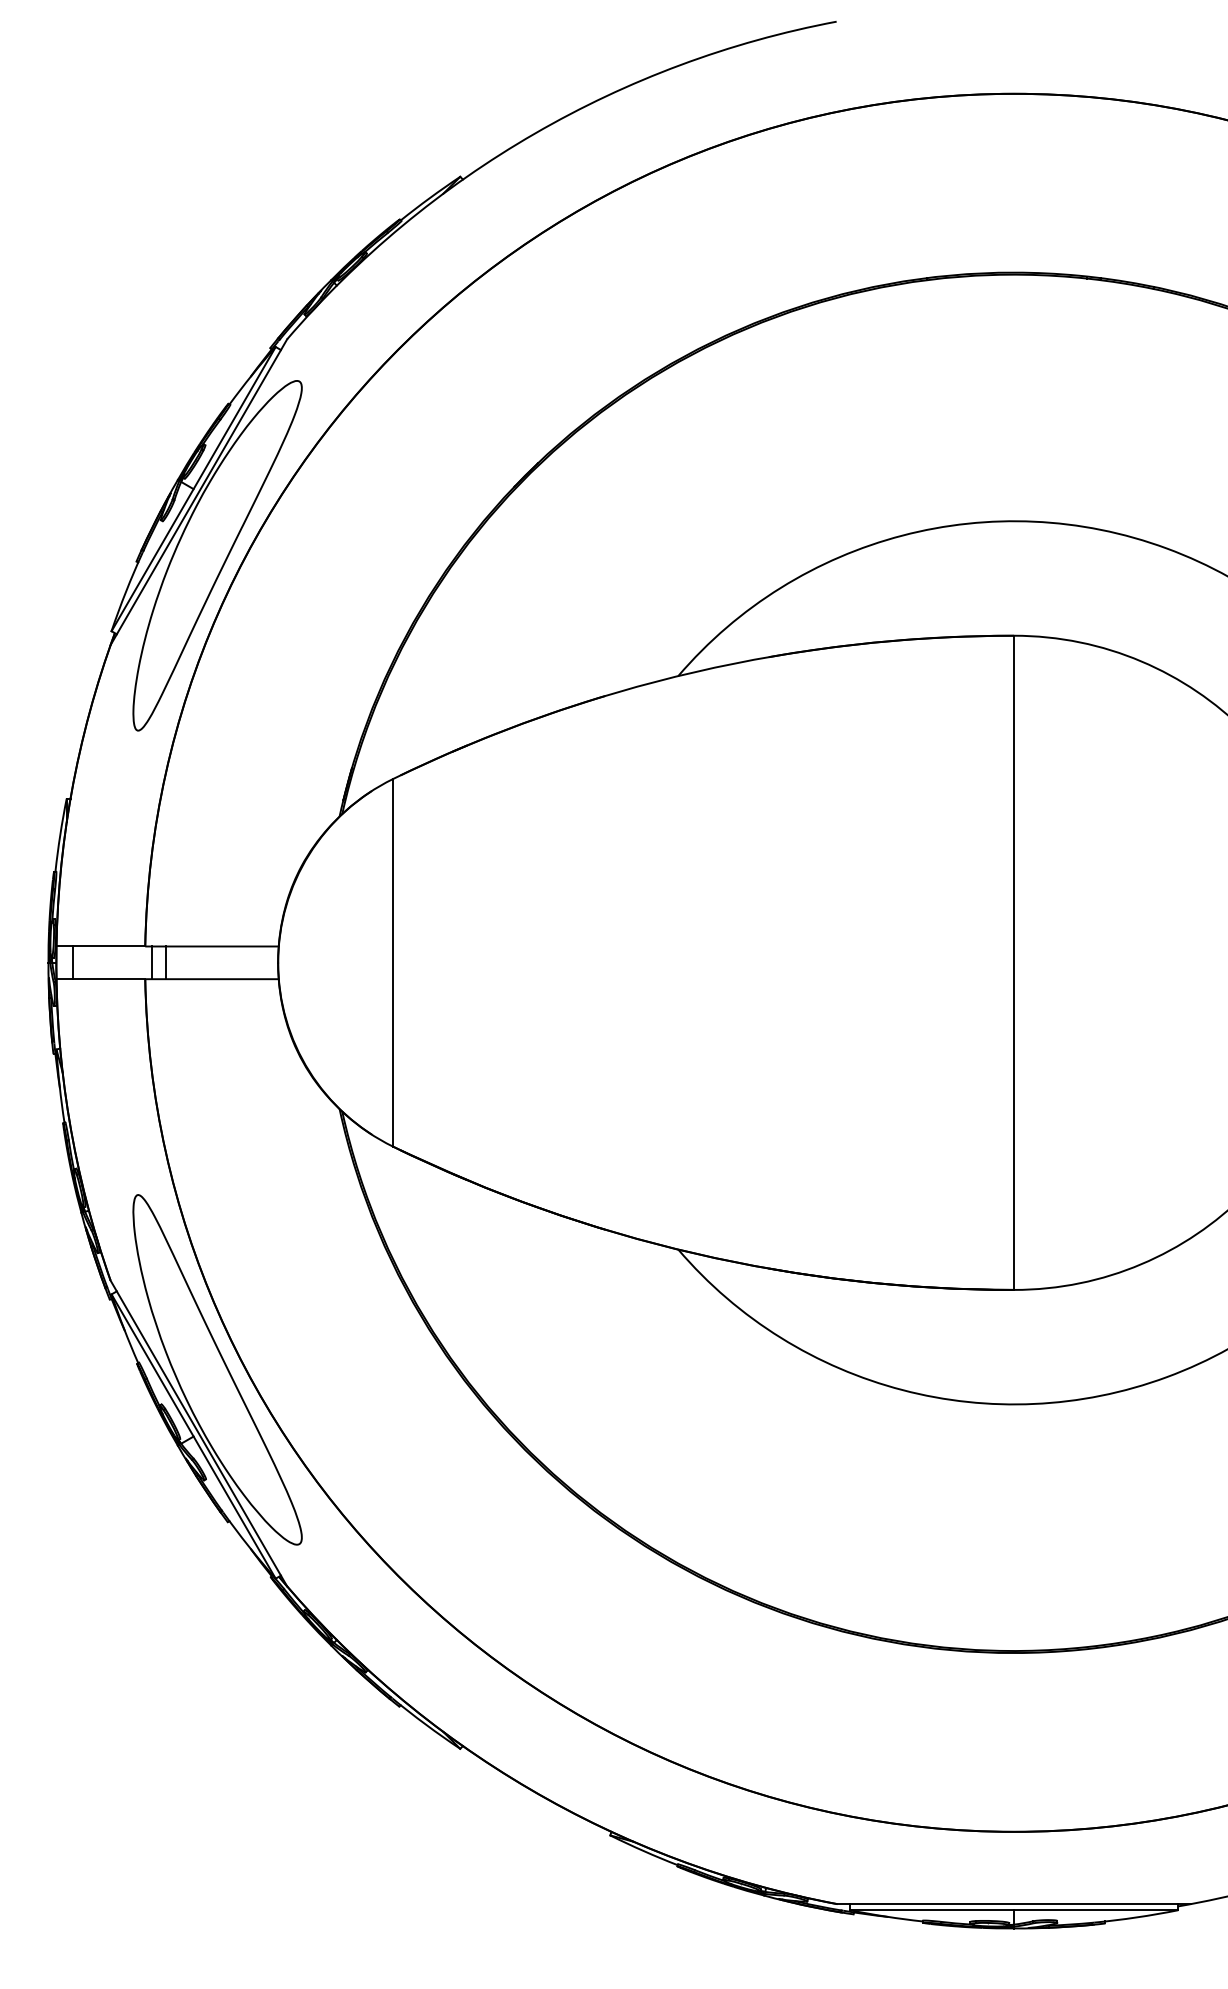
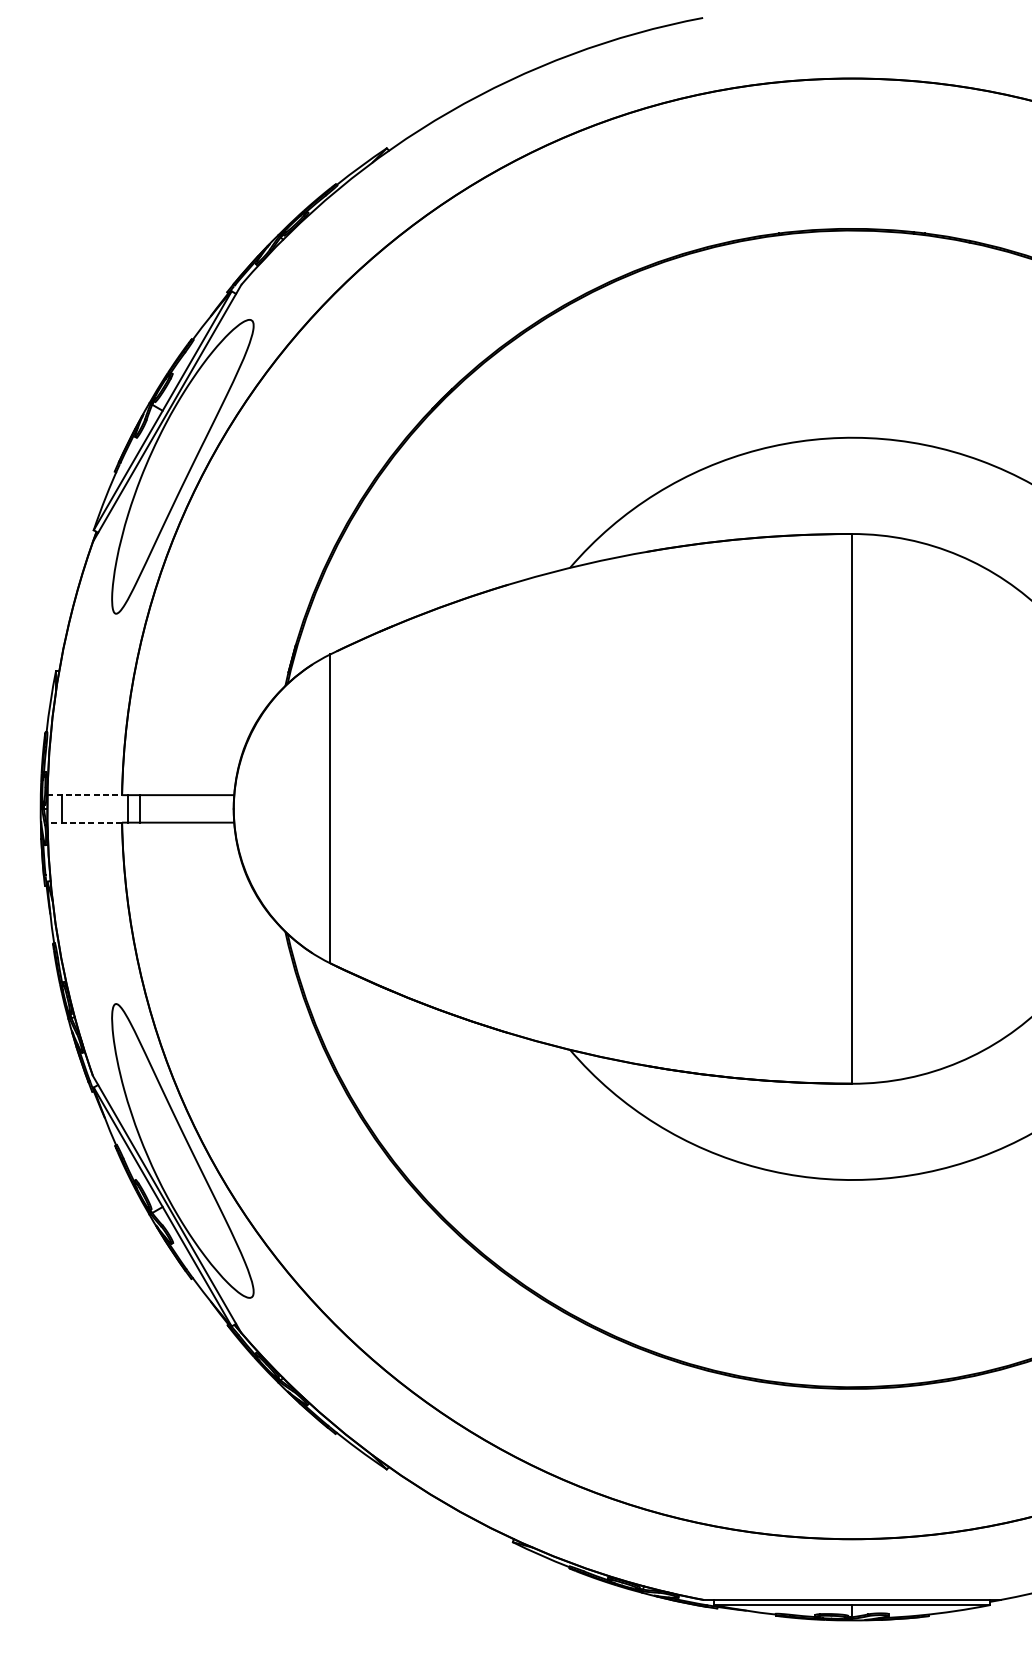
line: (101, 946) -> (85, 795), solid -> dashed
line: (100, 979) -> (84, 822), solid -> dashed

